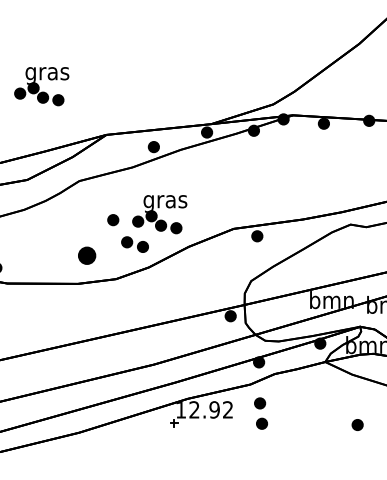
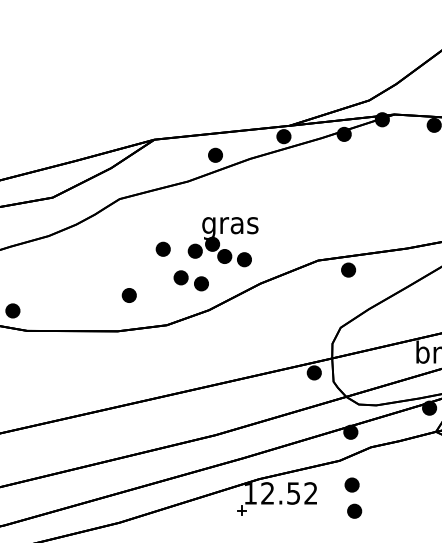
part: (41, 86) -> (70, 77), removed
part: (86, 256) -> (128, 296), size x0.62
text: (214, 409) -> (293, 492), 12.92 -> 12.52

